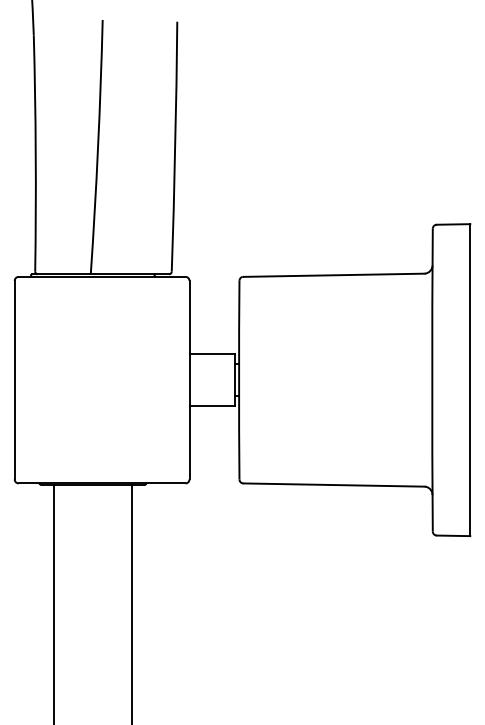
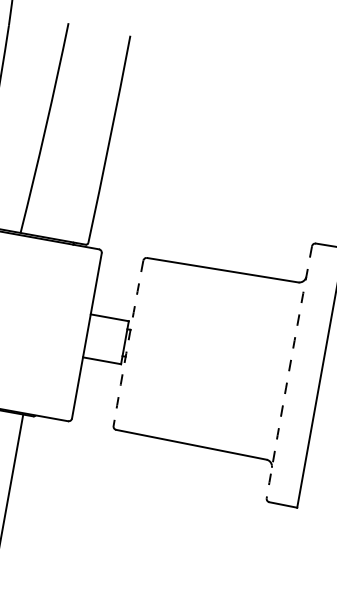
arc: (239, 380) -> (128, 343), solid -> dashed
arc: (432, 380) -> (289, 372), solid -> dashed

